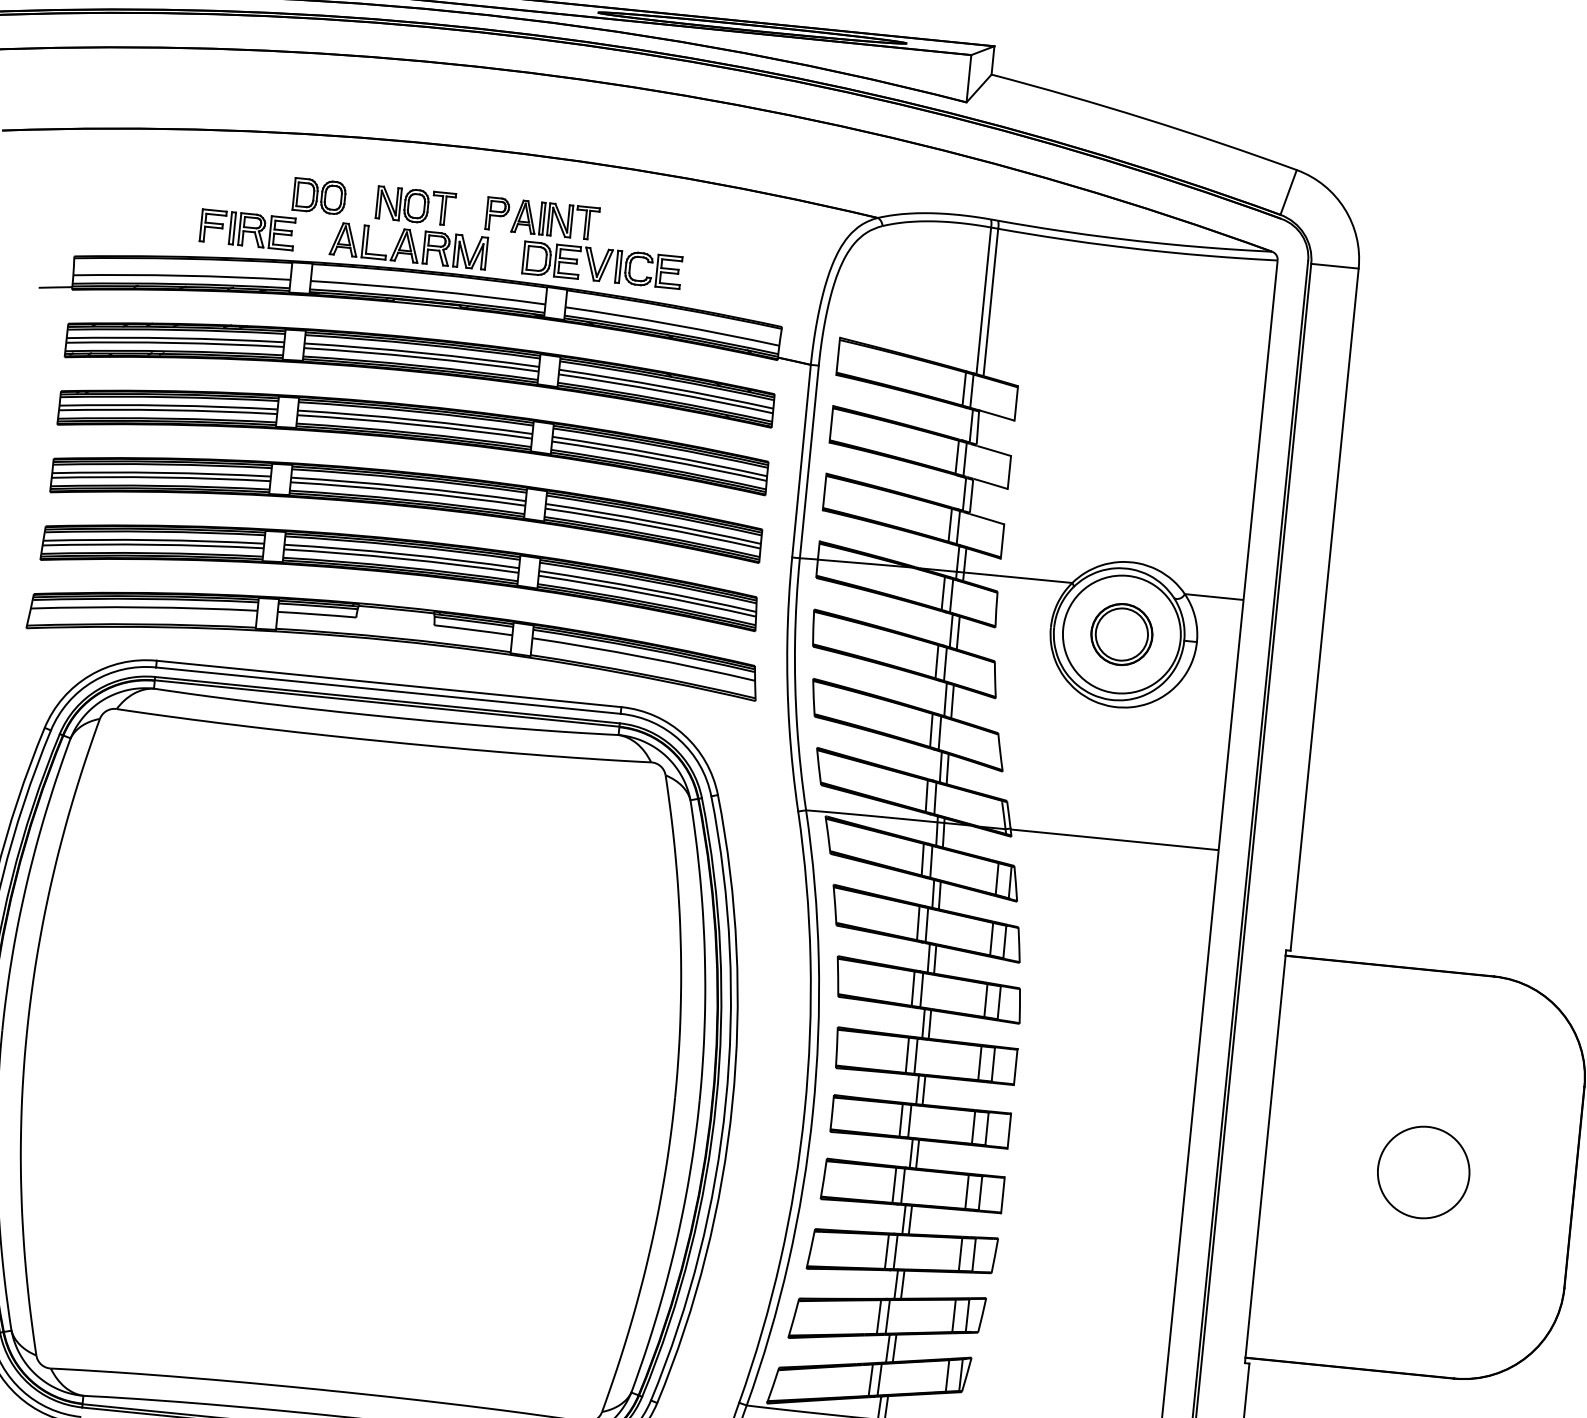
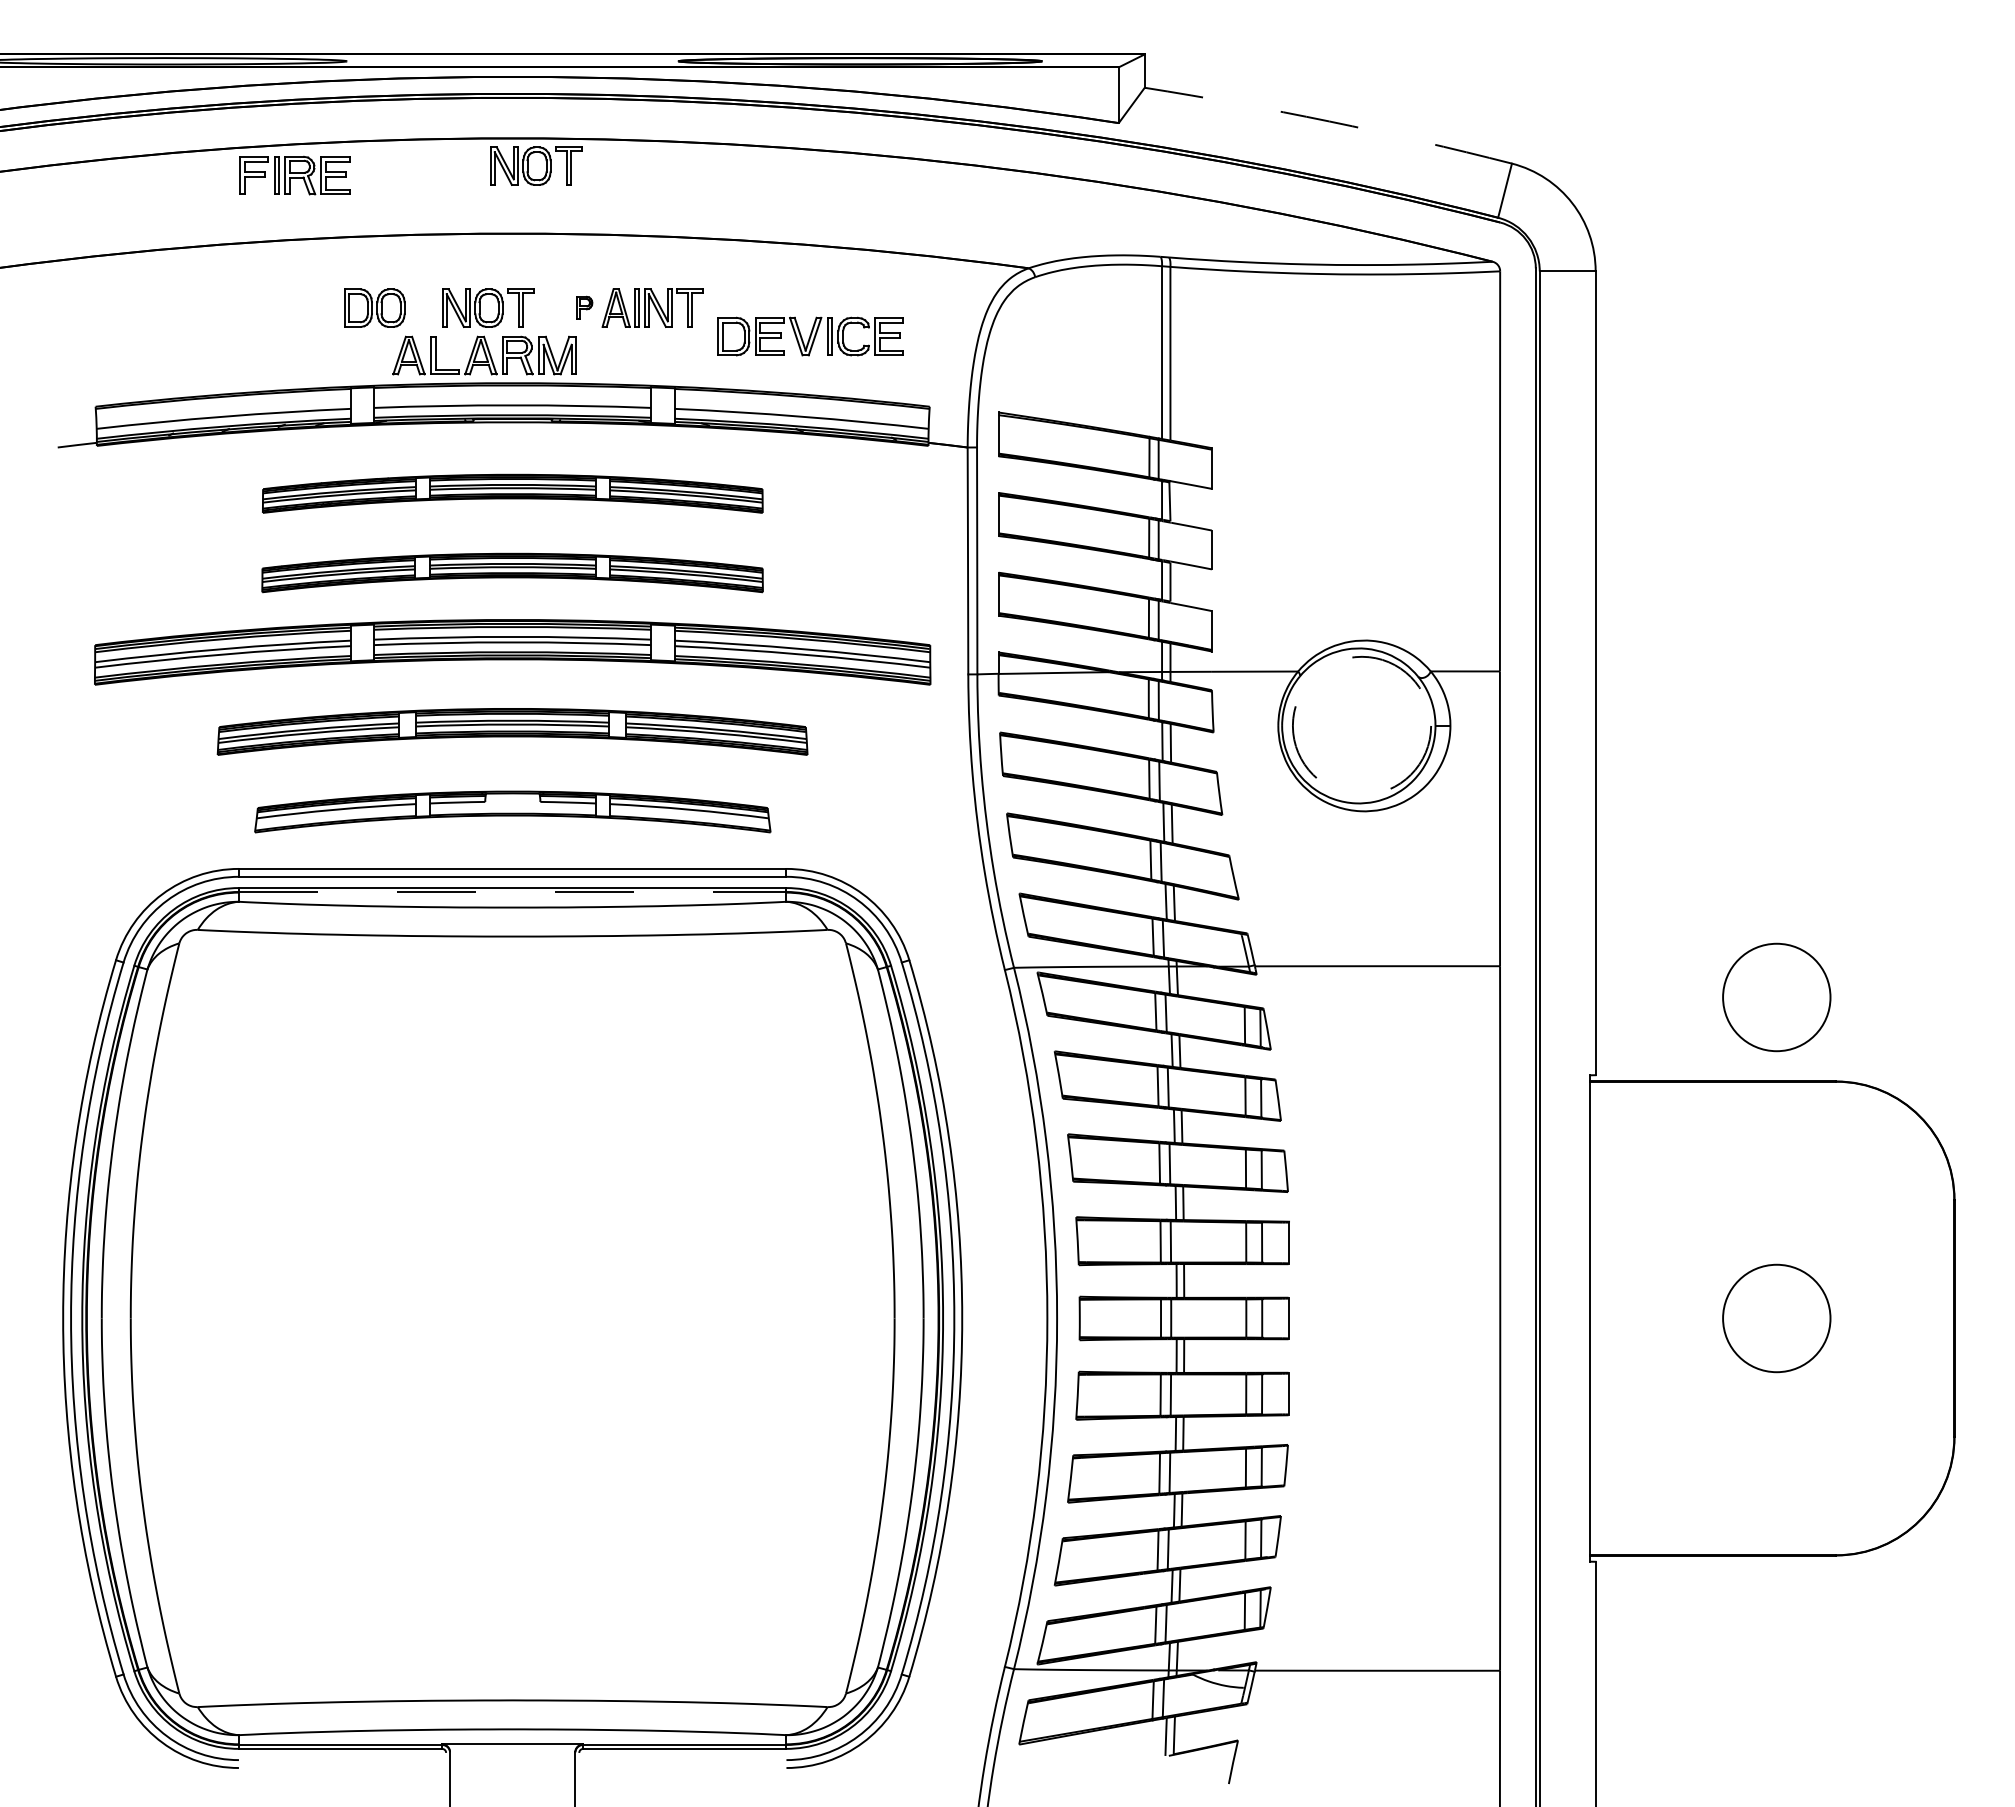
part: (468, 89) -> (536, 165), added
arc: (1145, 118) -> (1329, 121), solid -> dashed
part: (497, 213) -> (584, 307), size x0.6
part: (247, 229) -> (294, 175), moved
part: (602, 265) -> (810, 336), moved
part: (420, 365) -> (512, 493), size x0.6
part: (414, 432) -> (512, 572), size x0.6
part: (400, 567) -> (512, 731), size x0.7
circle: (1121, 634) -> (1361, 725), solid -> dashed
part: (1121, 634) -> (1361, 725), removed
part: (393, 635) -> (512, 811), size x0.6
line: (386, 703) -> (512, 892), solid -> dashed
circle: (1450, 900) -> (1776, 997), added

